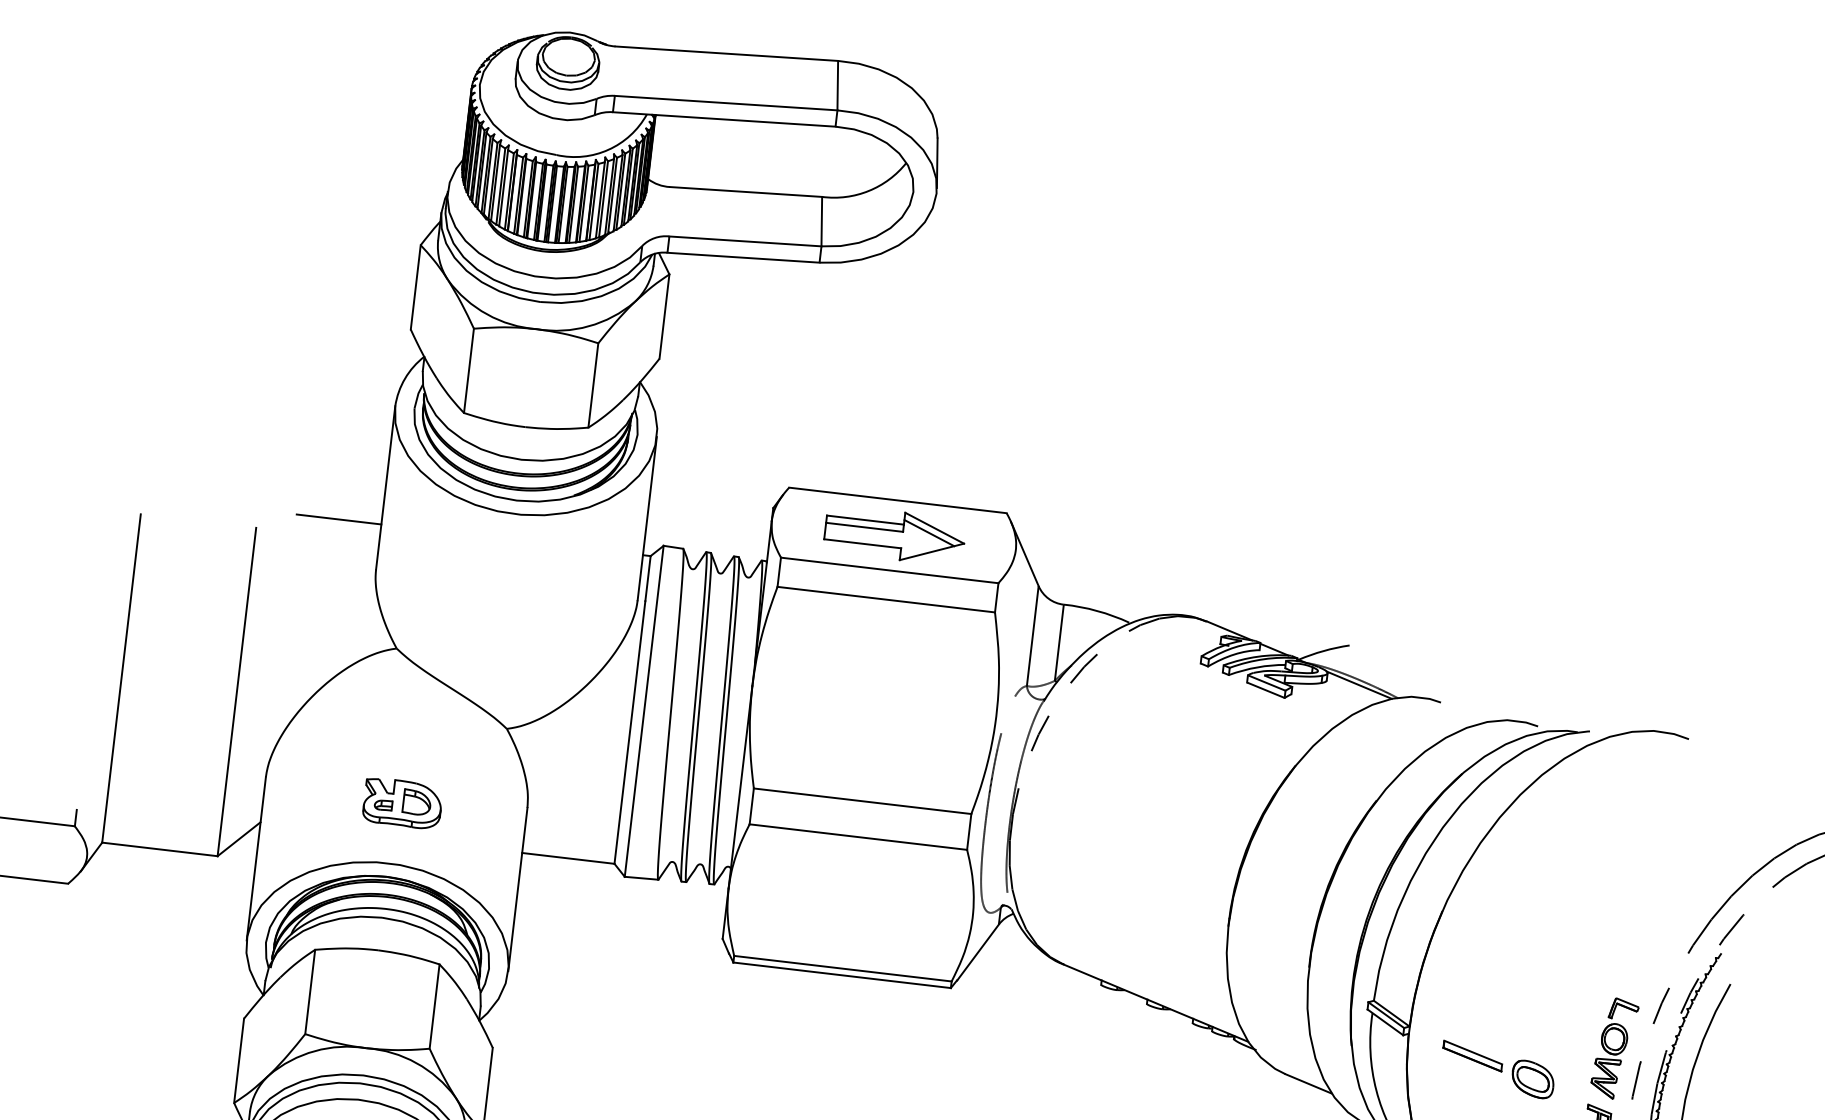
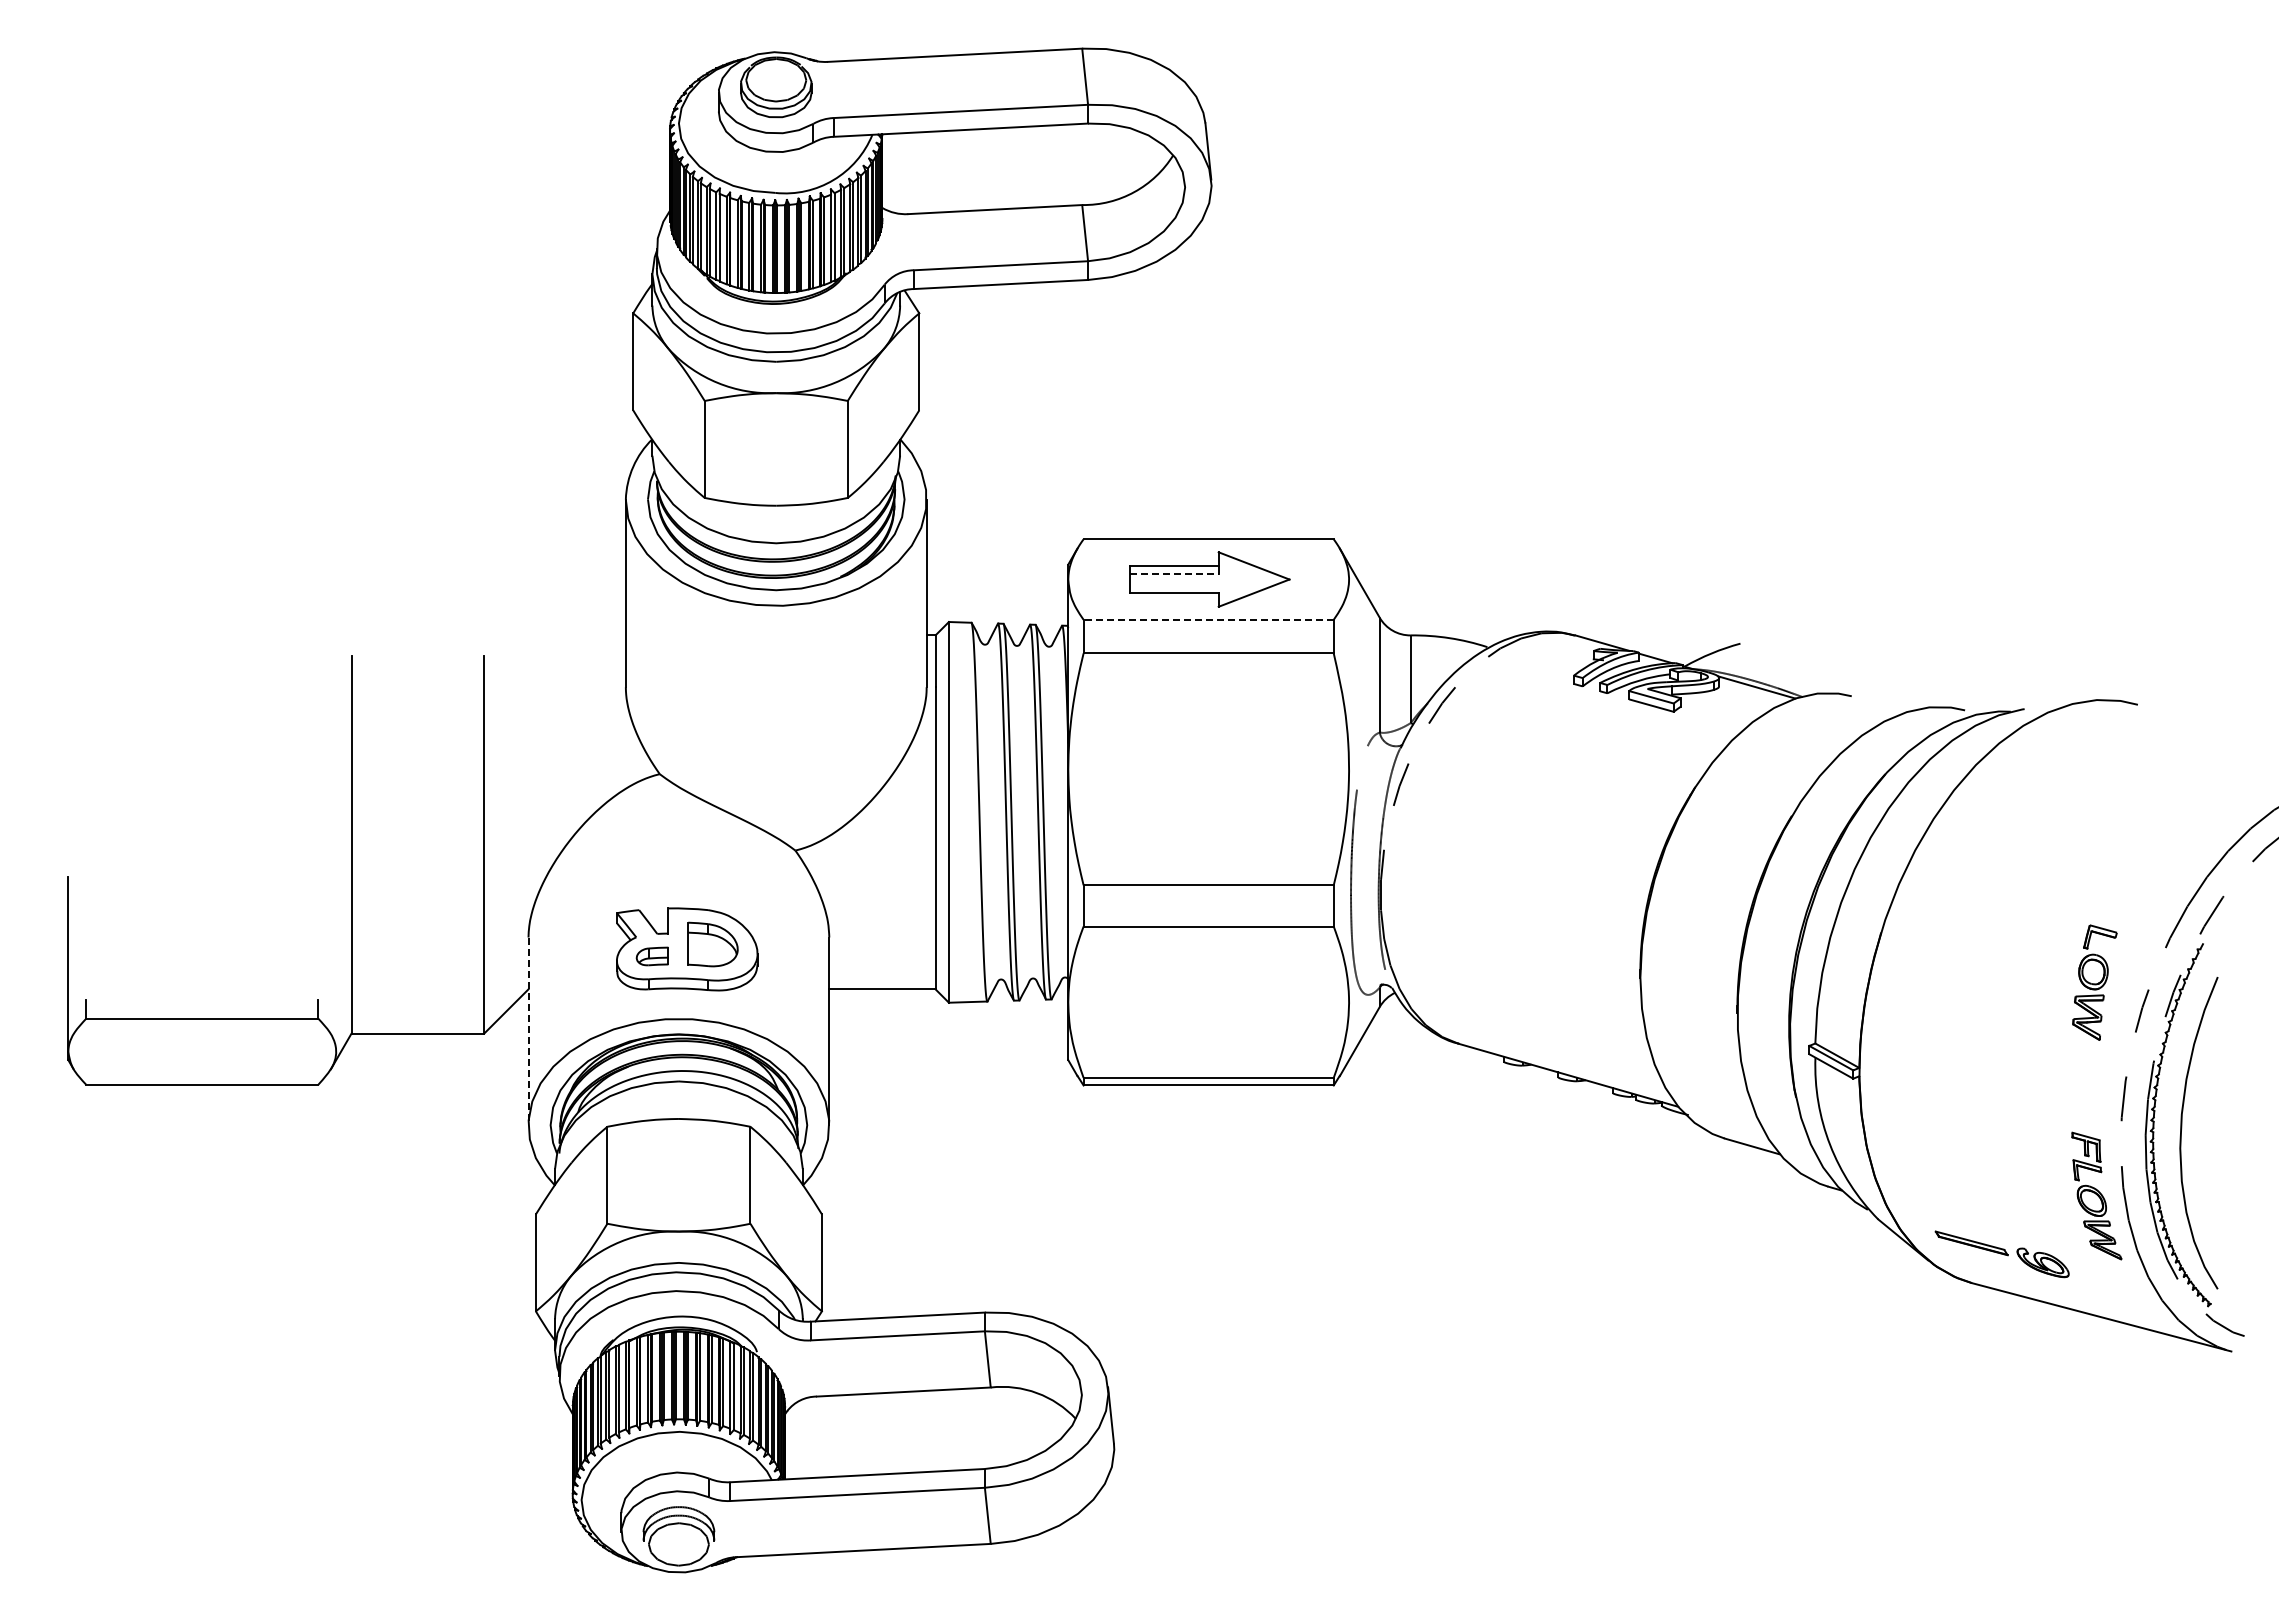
line: (338, 519) -> (576, 635), removed
line: (864, 527) -> (1174, 574), solid -> dashed
line: (929, 532) -> (1248, 571), removed
line: (889, 570) -> (1208, 619), solid -> dashed
part: (403, 802) -> (687, 948), size x1.6
line: (256, 858) -> (528, 1031), solid -> dashed
part: (1614, 1048) -> (2094, 982), moved
part: (1472, 1055) -> (1934, 1092), removed
part: (1533, 1079) -> (2006, 1111), removed

